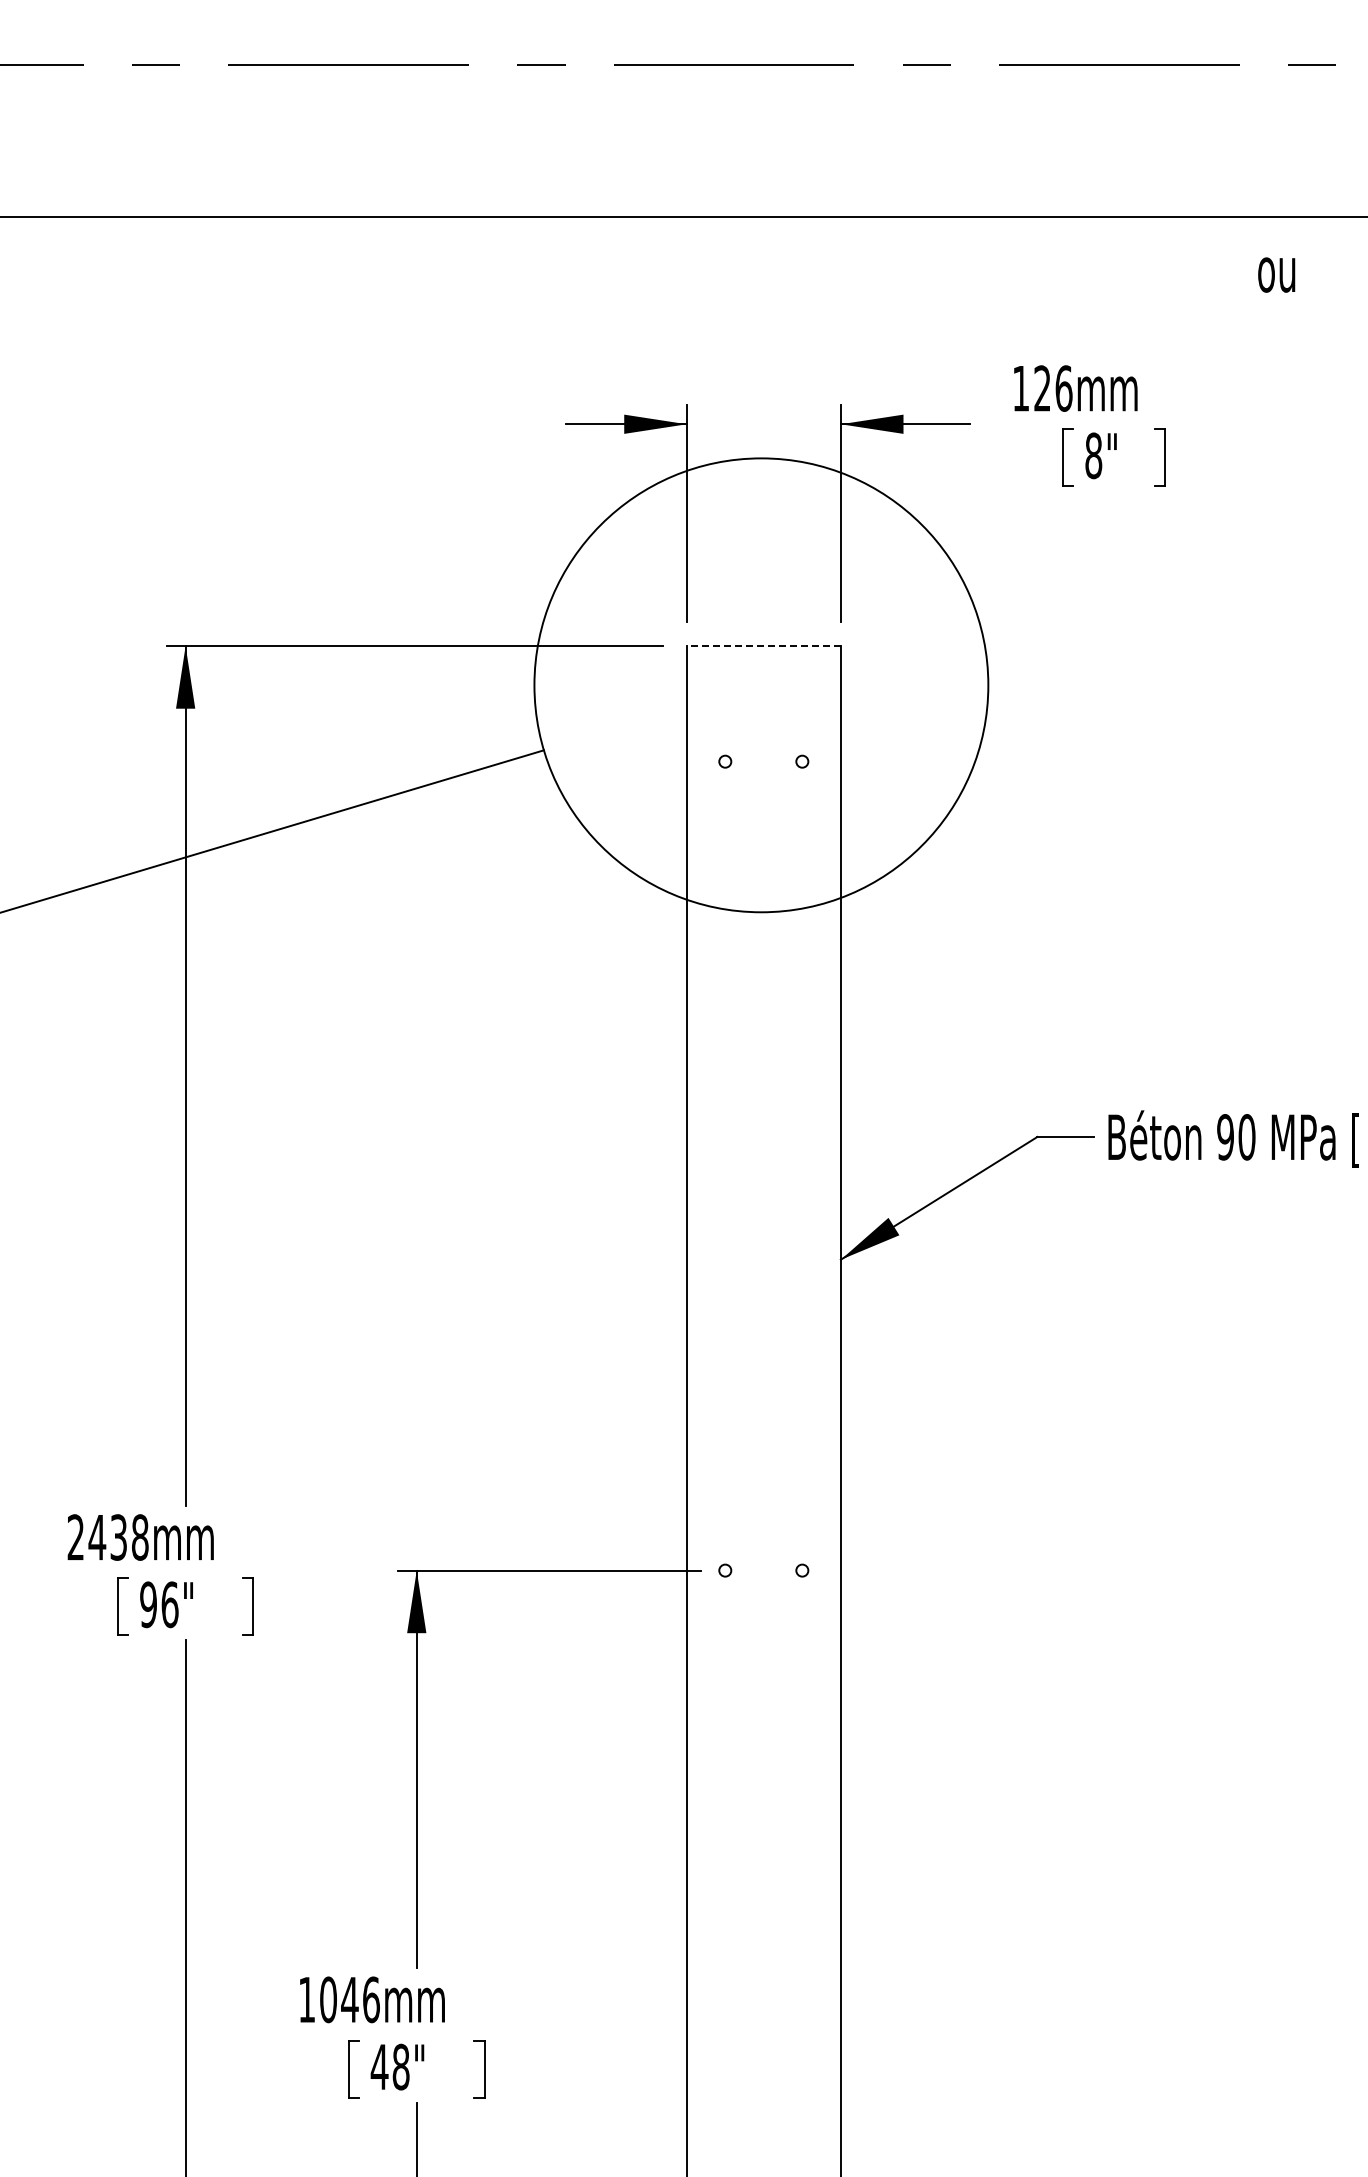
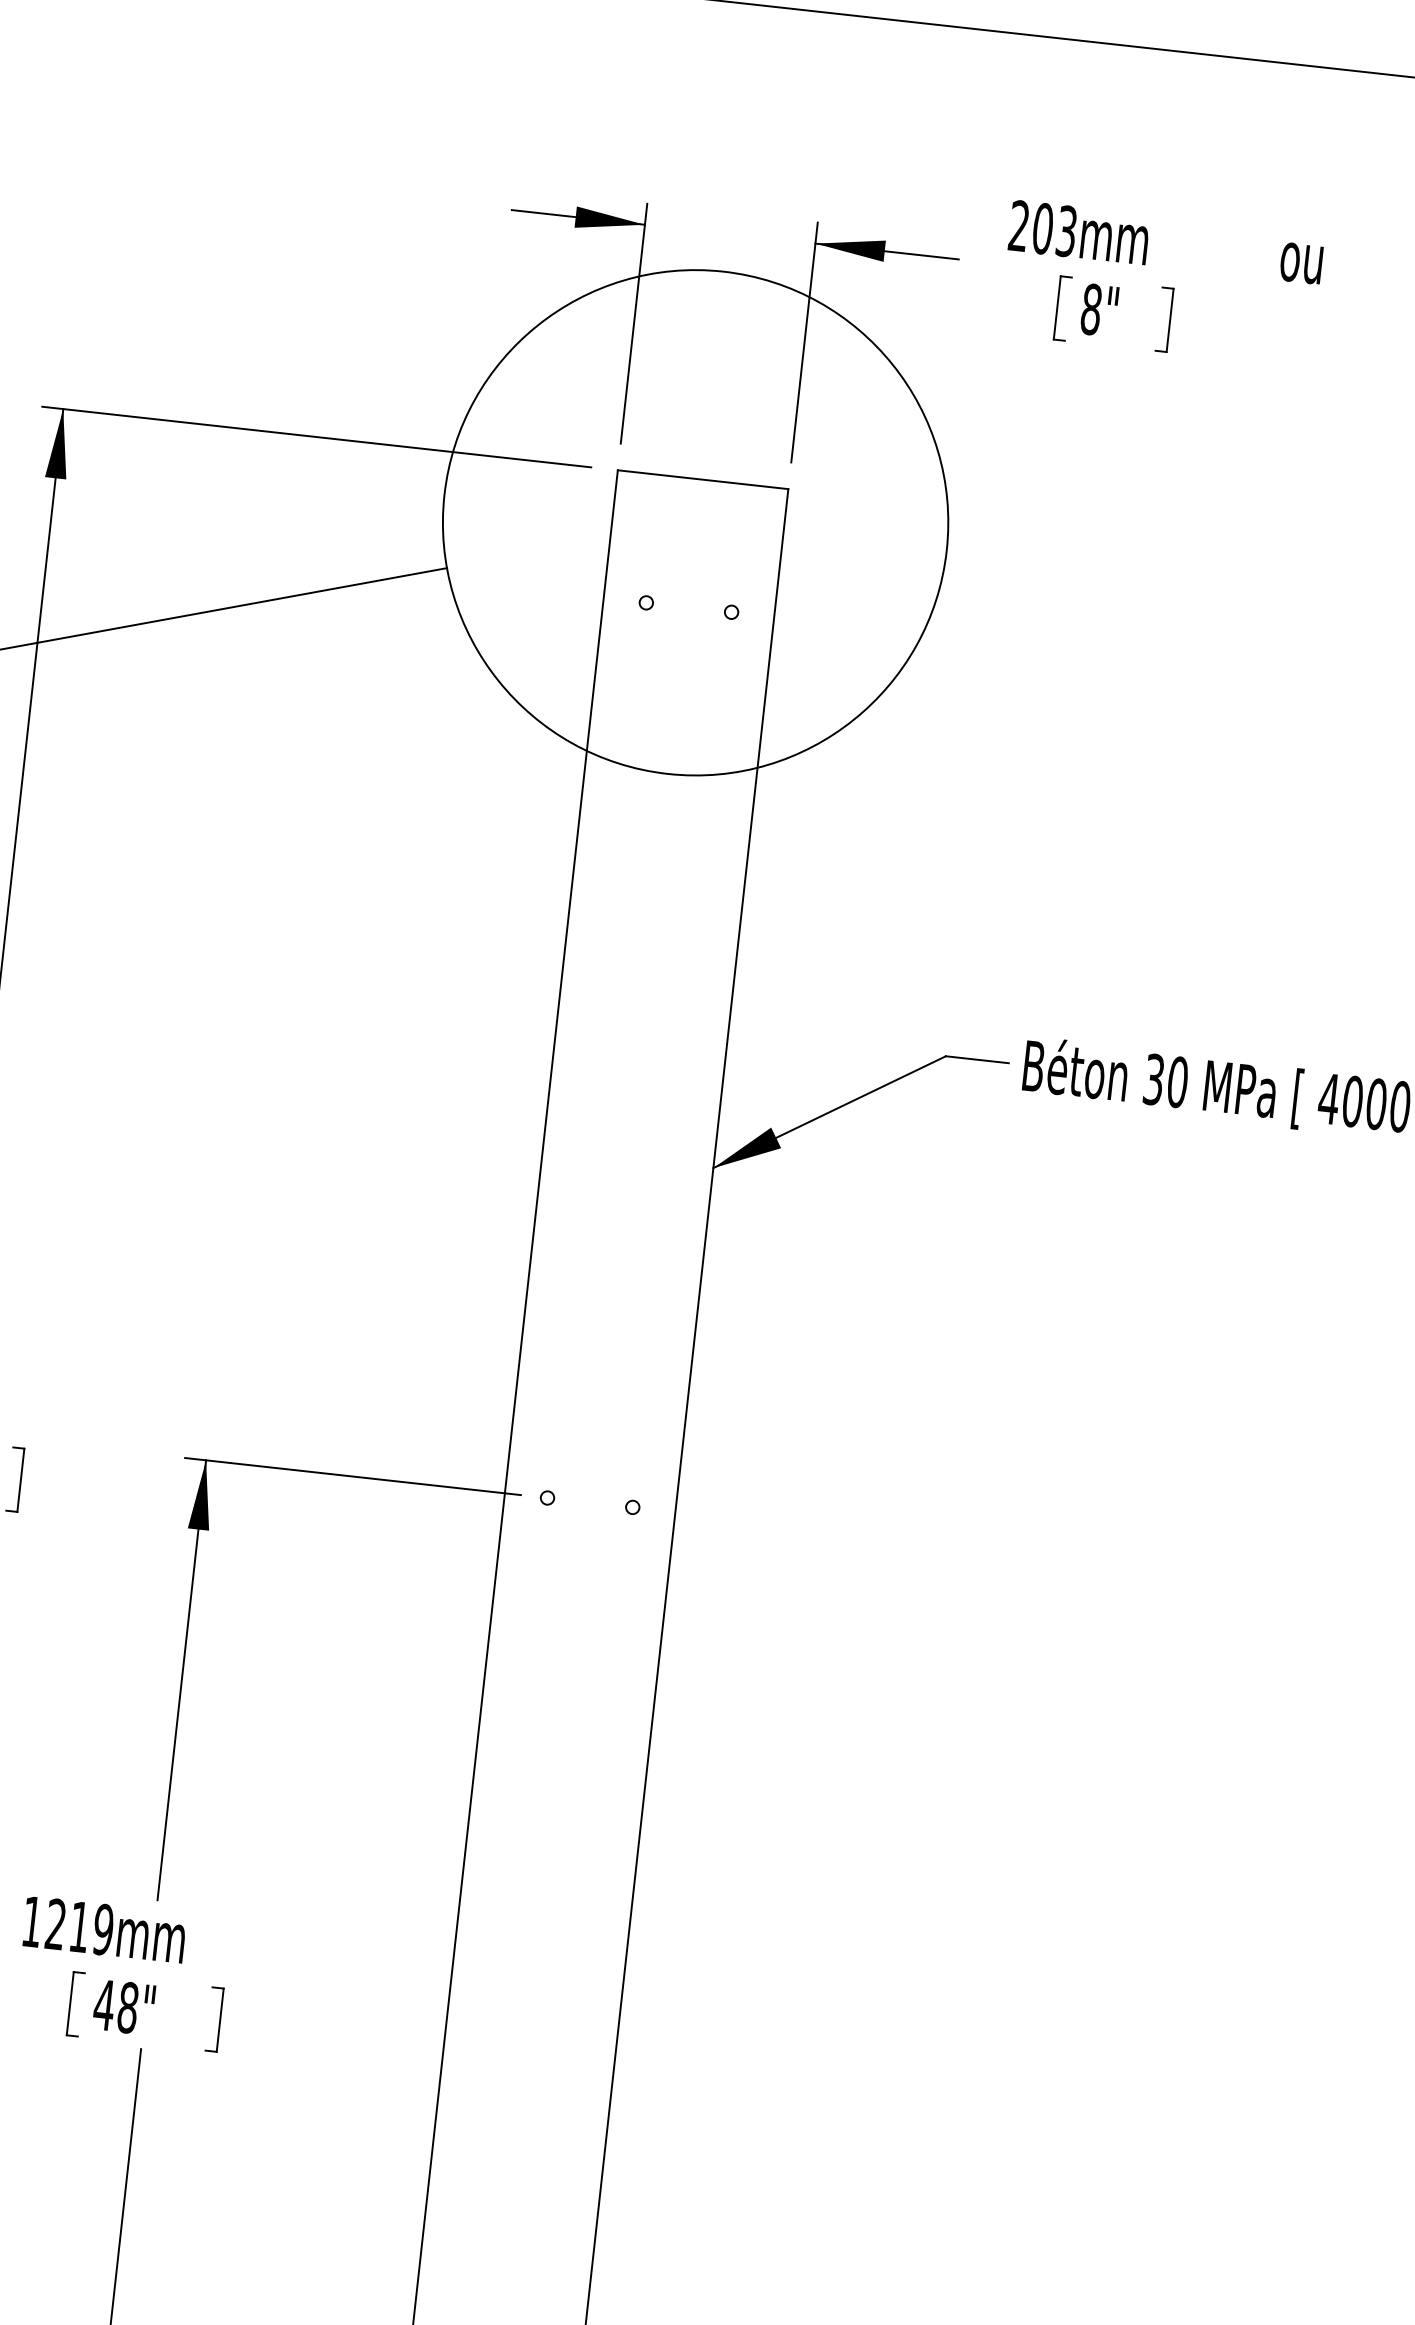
text: (1276, 274) -> (1301, 262), moved
text: (1042, 388) -> (1042, 228), 126mm -> 203mm
line: (763, 646) -> (702, 480), dashed -> solid
text: (1225, 1137) -> (1153, 1079), 90 -> 30
text: (349, 1999) -> (79, 1926), 1046mm -> 1219mm

